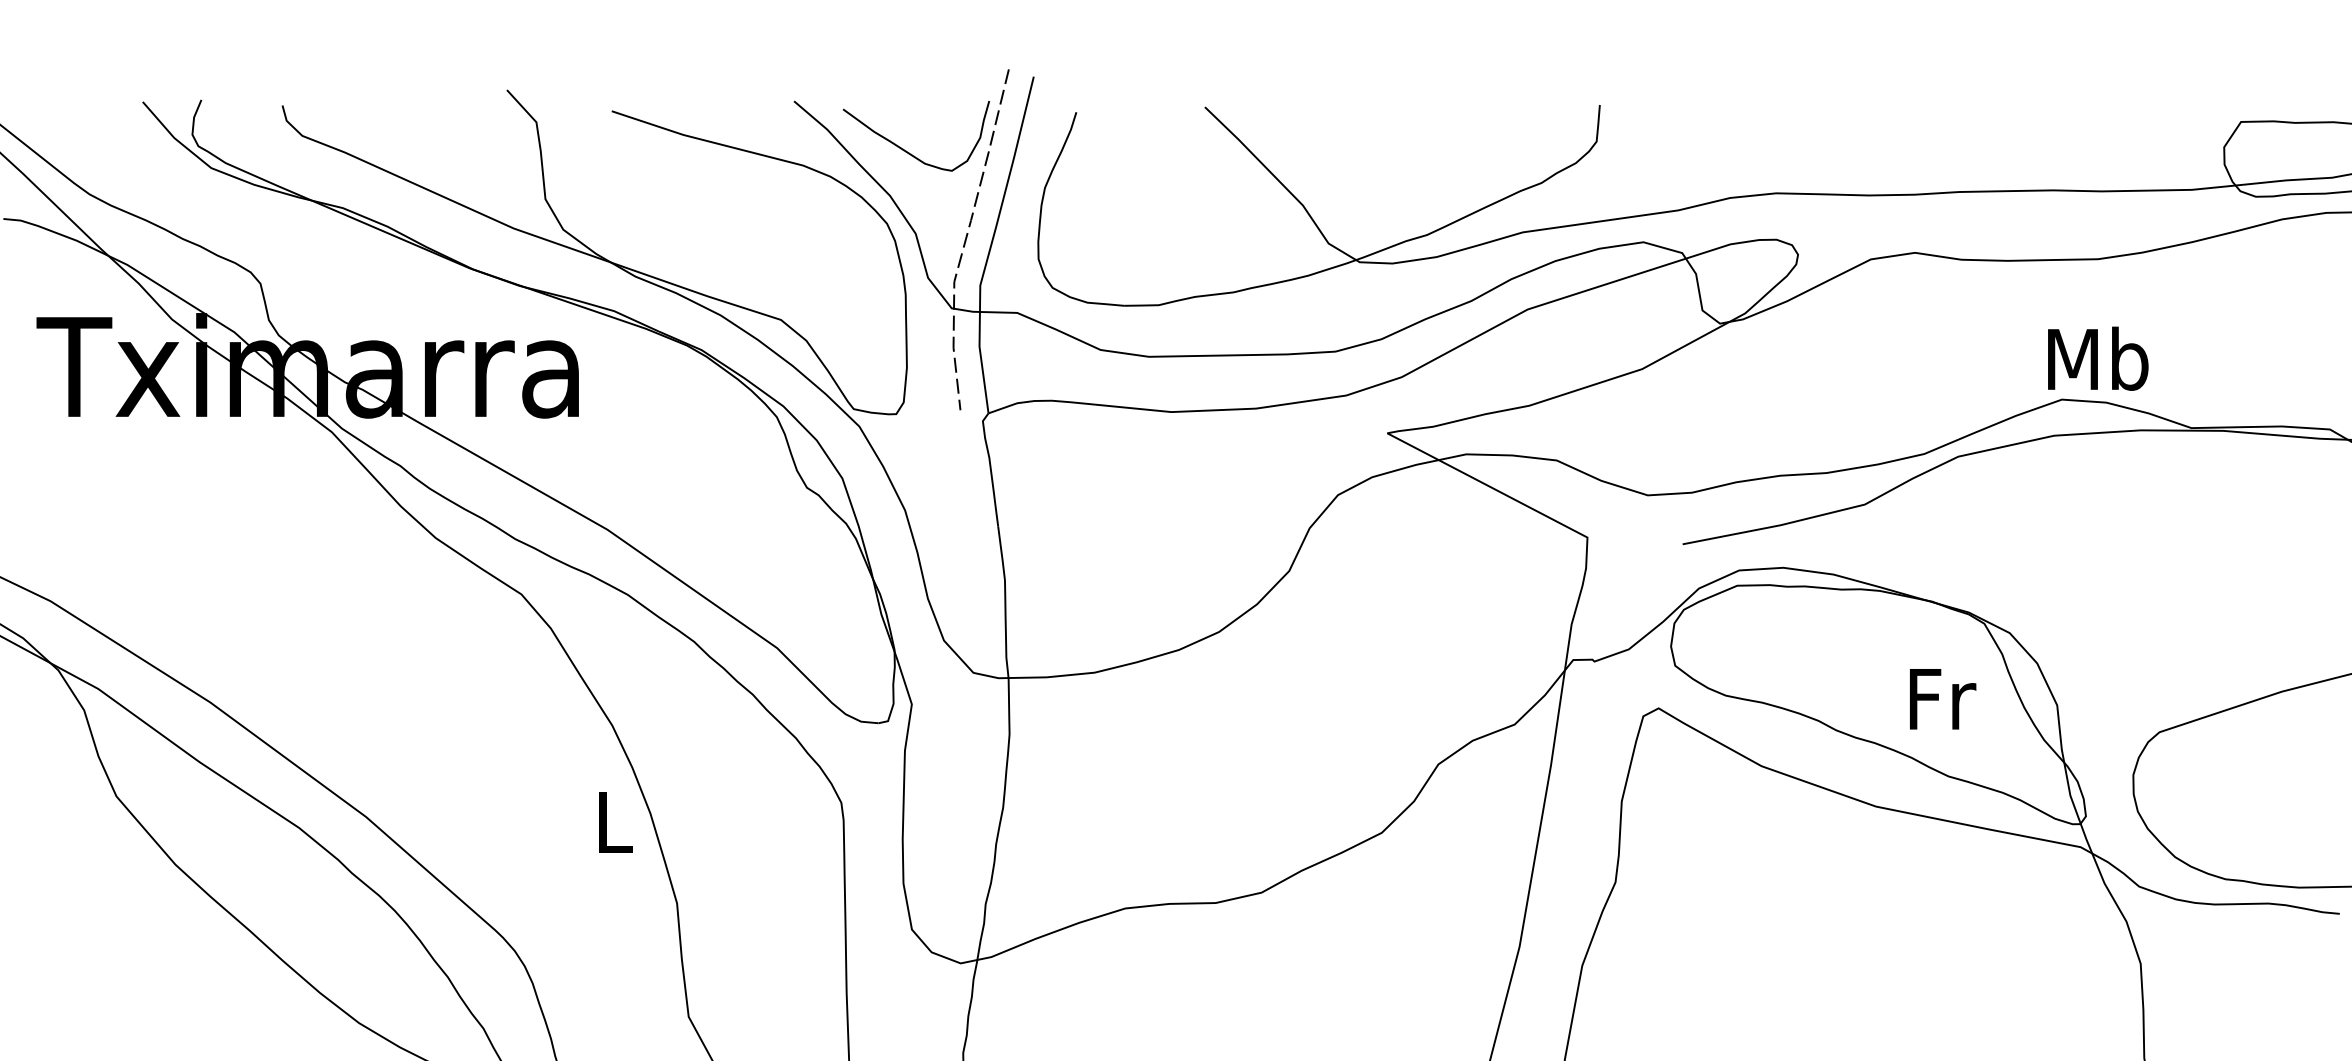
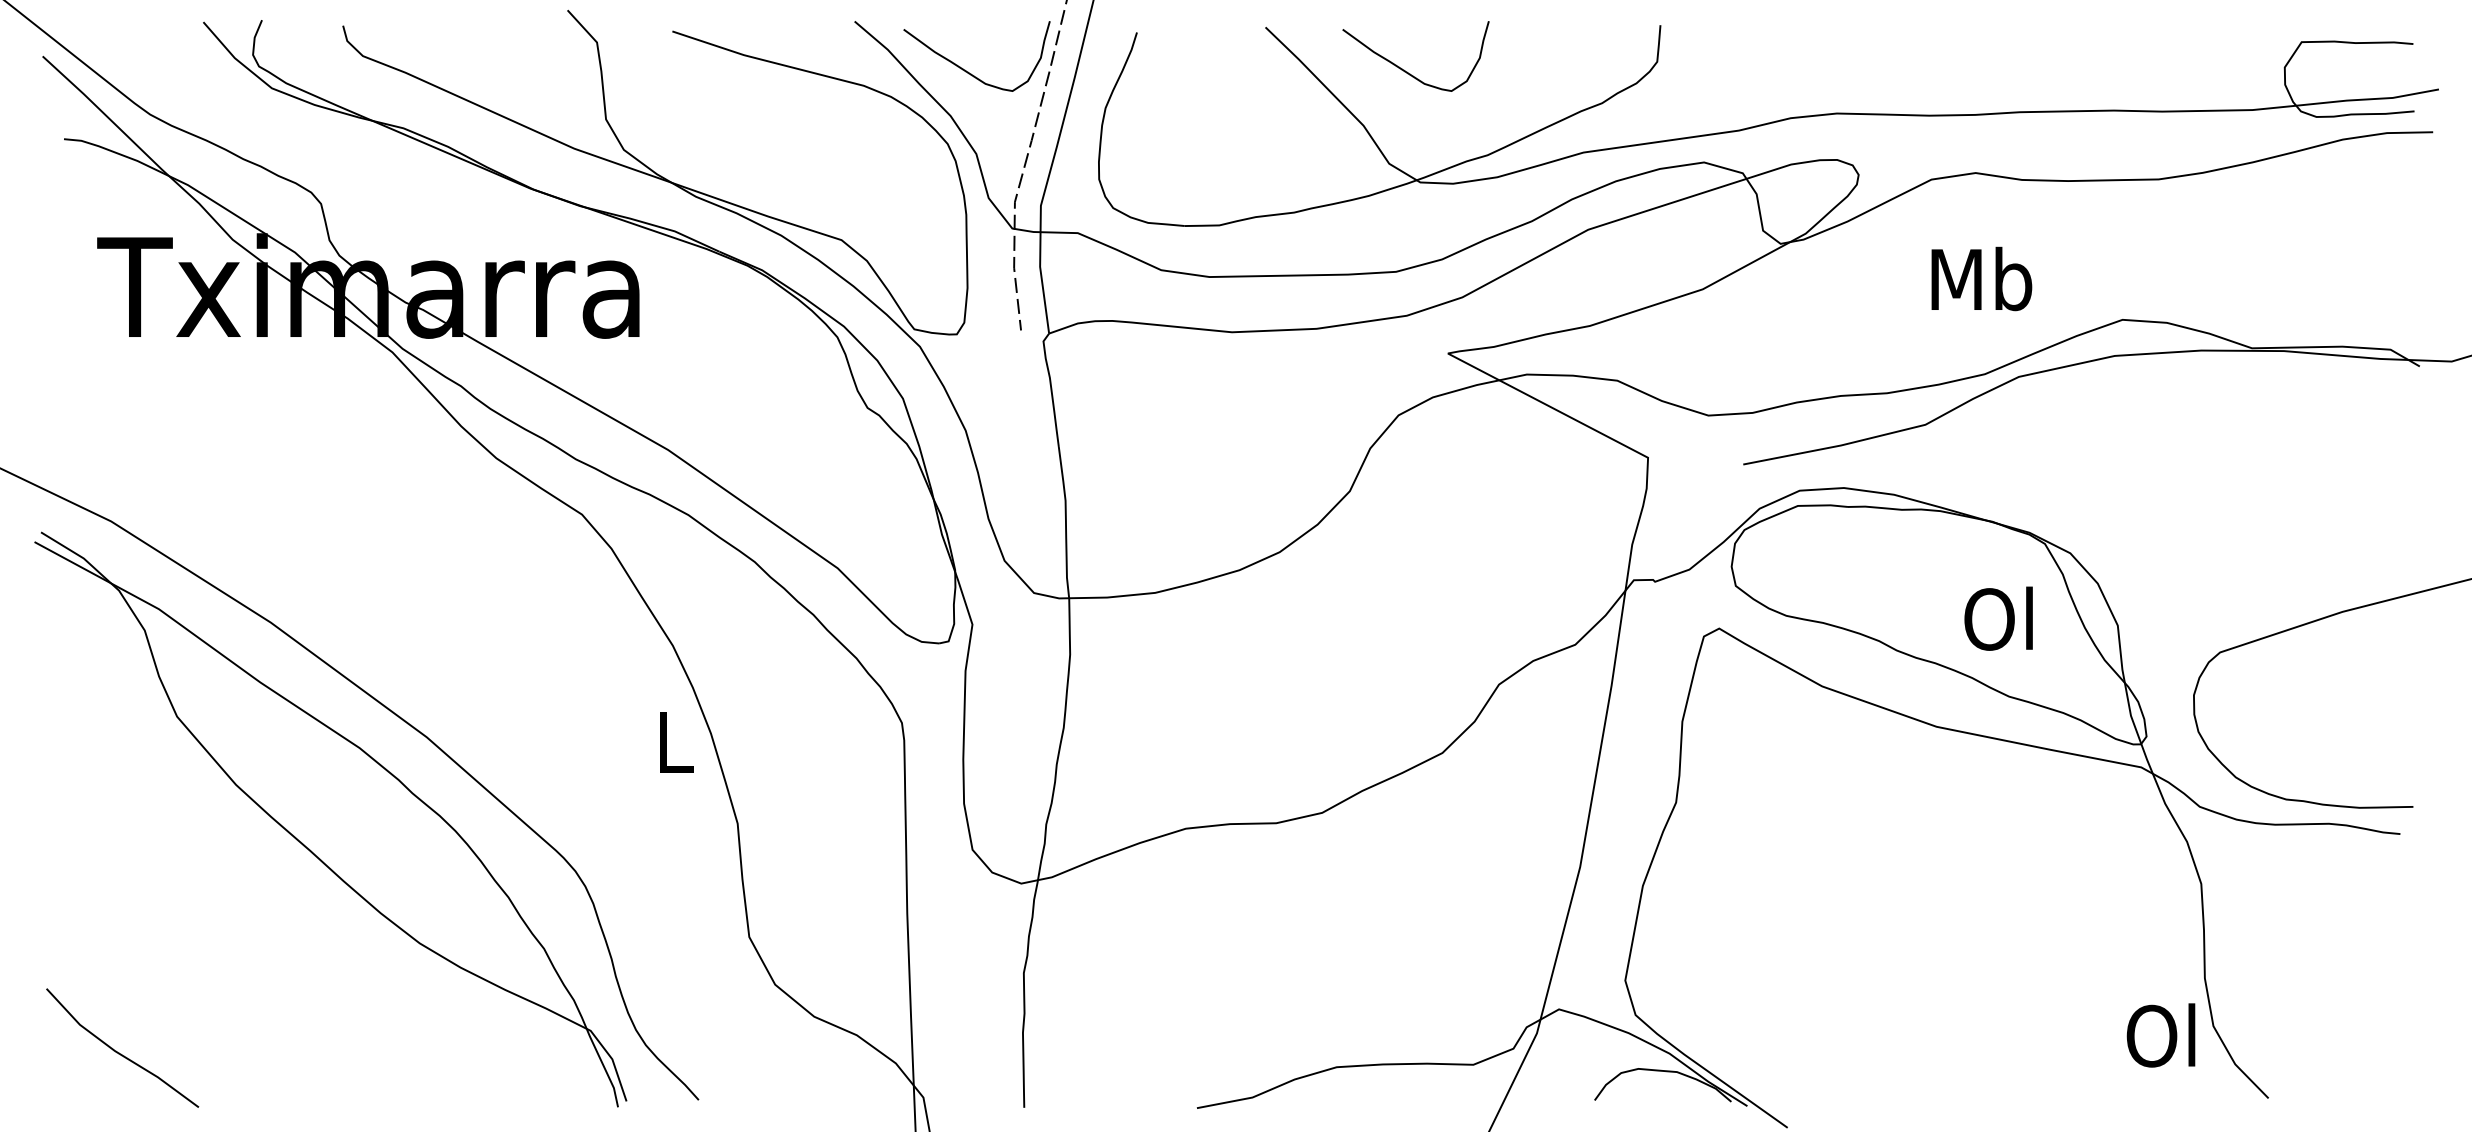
curve: (1346, 151) -> (1407, 71), added
text: (2097, 358) -> (1981, 278), moved
text: (1939, 698) -> (2000, 618), Fr -> Ol

